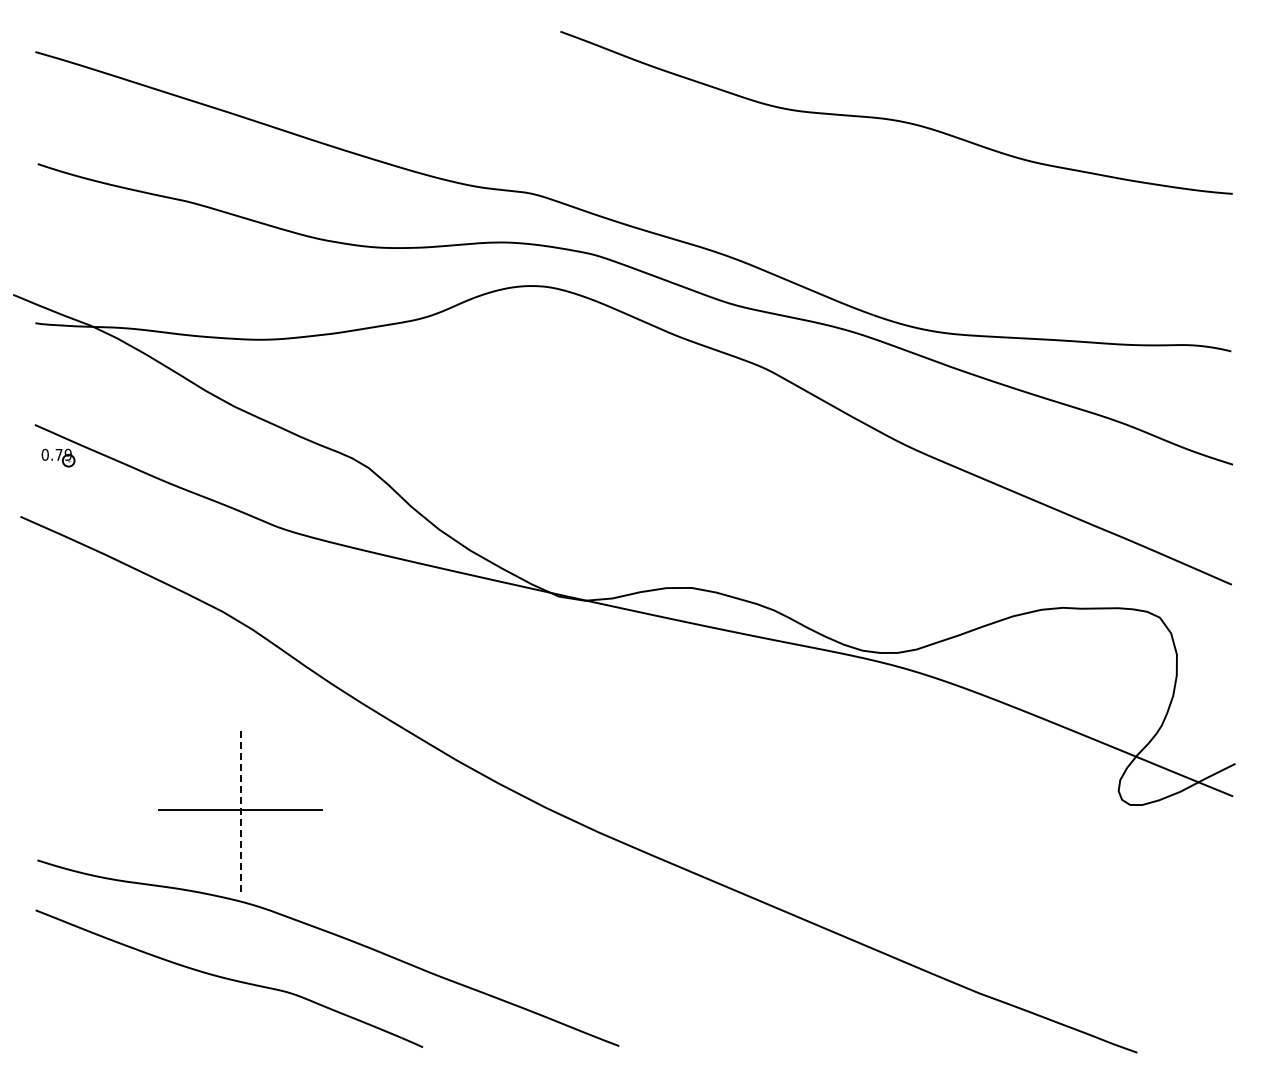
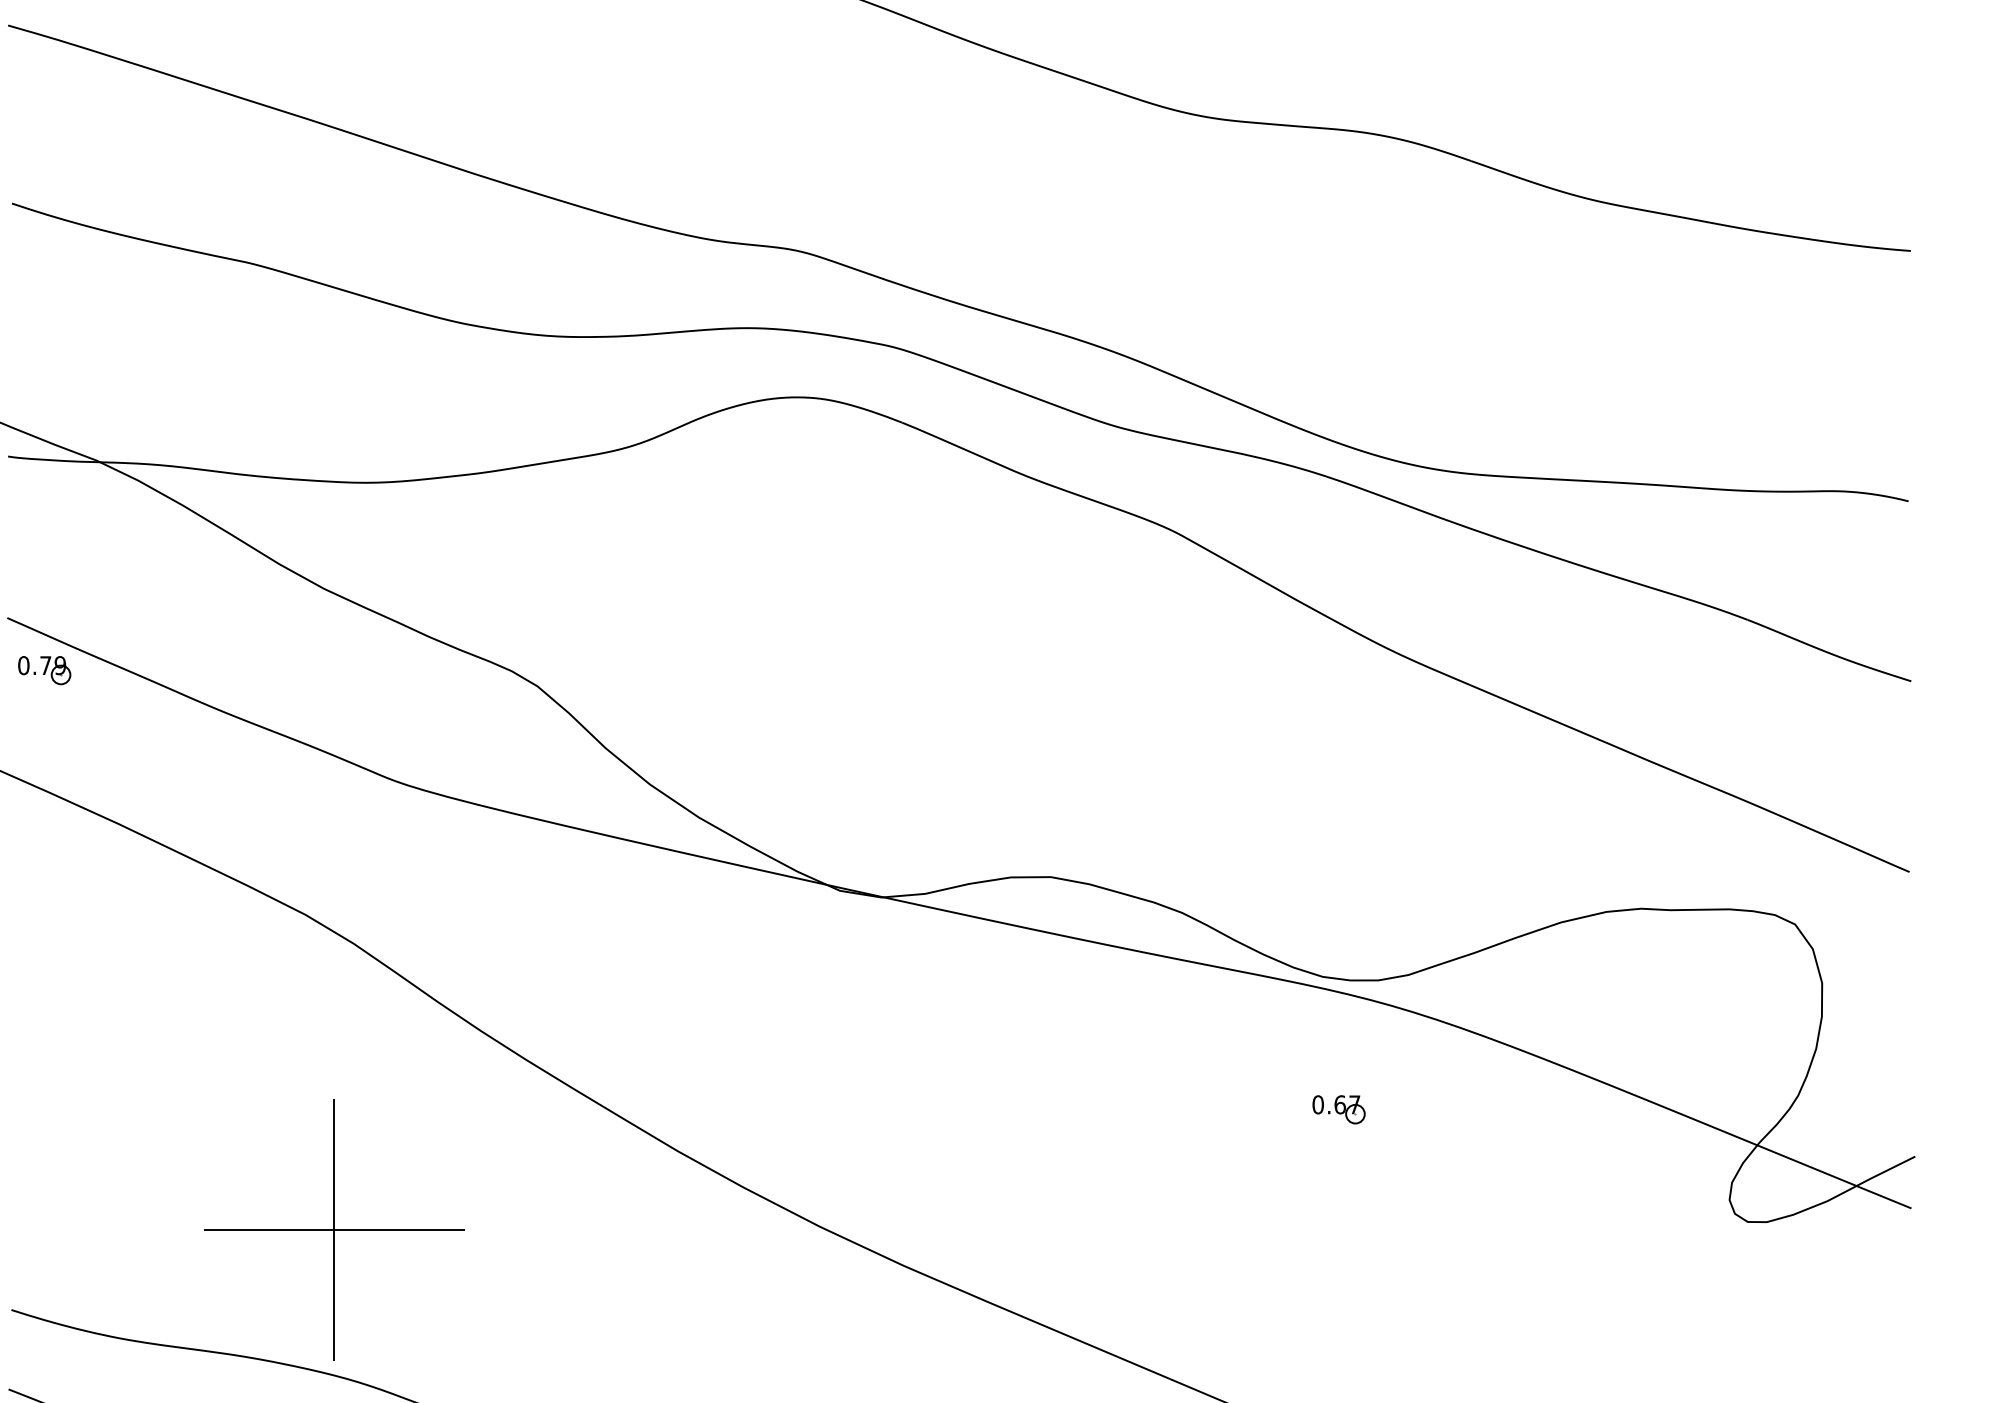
part: (872, 734) -> (1338, 1110), added
line: (240, 809) -> (334, 1229), dashed -> solid

